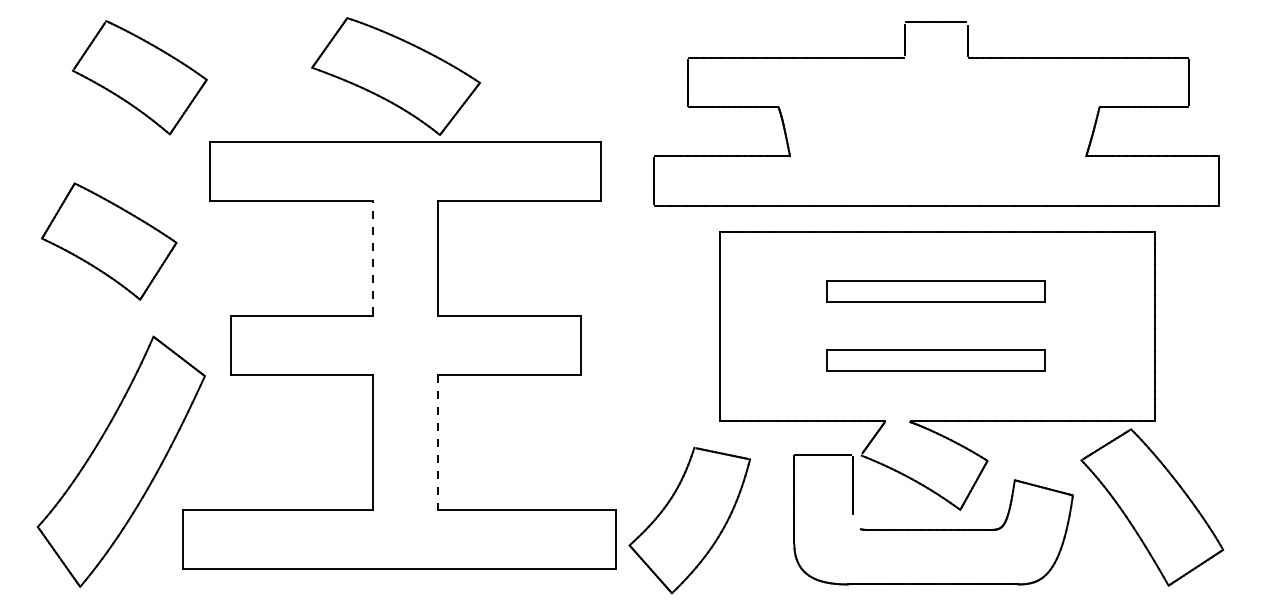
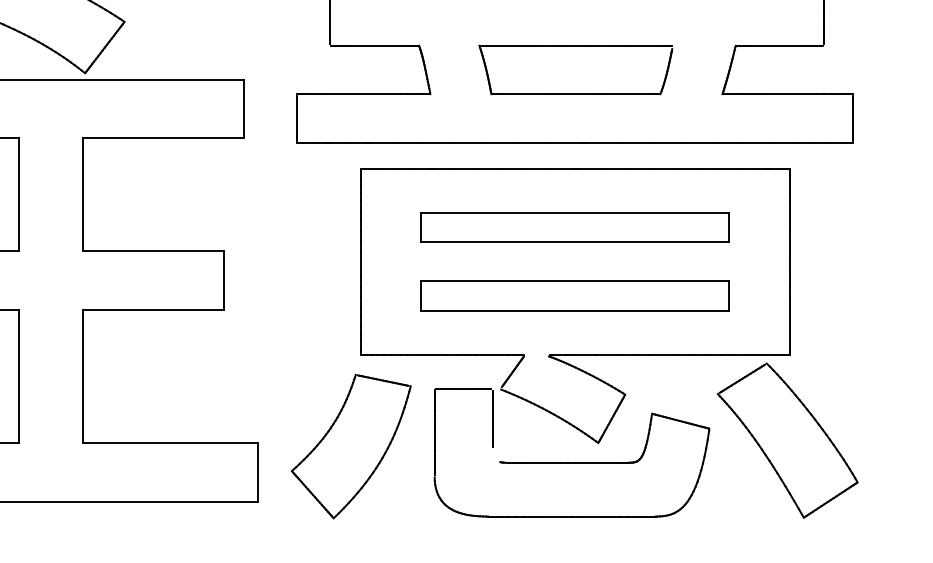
part: (937, 107) -> (575, 46), added
line: (372, 257) -> (18, 194), dashed -> solid
part: (935, 291) -> (573, 227), size x1.43
part: (935, 360) -> (573, 295), size x1.43
line: (437, 442) -> (82, 376), dashed -> solid
part: (689, 520) -> (350, 446), moved

